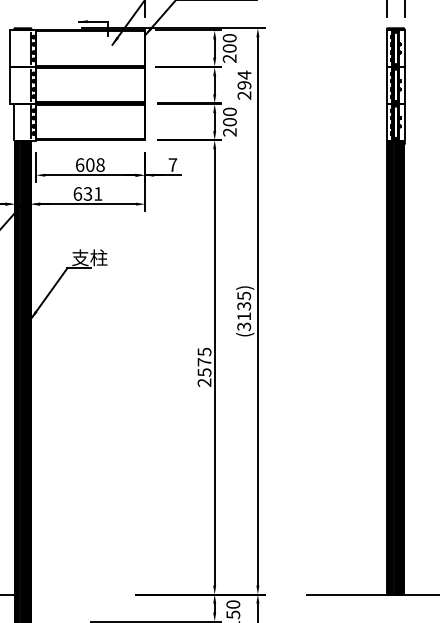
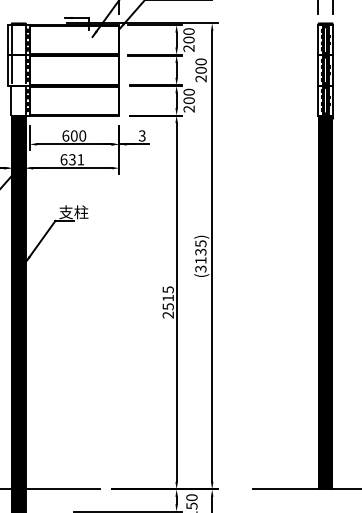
line: (14, 48) -> (11, 40), added
text: (244, 79) -> (201, 65), 294 -> 200
line: (14, 85) -> (11, 70), added
text: (100, 164) -> (82, 135), 608 -> 600
text: (172, 164) -> (141, 135), 7 -> 3
text: (204, 362) -> (168, 298), 2575 -> 2515
line: (76, 594) -> (62, 489), added

